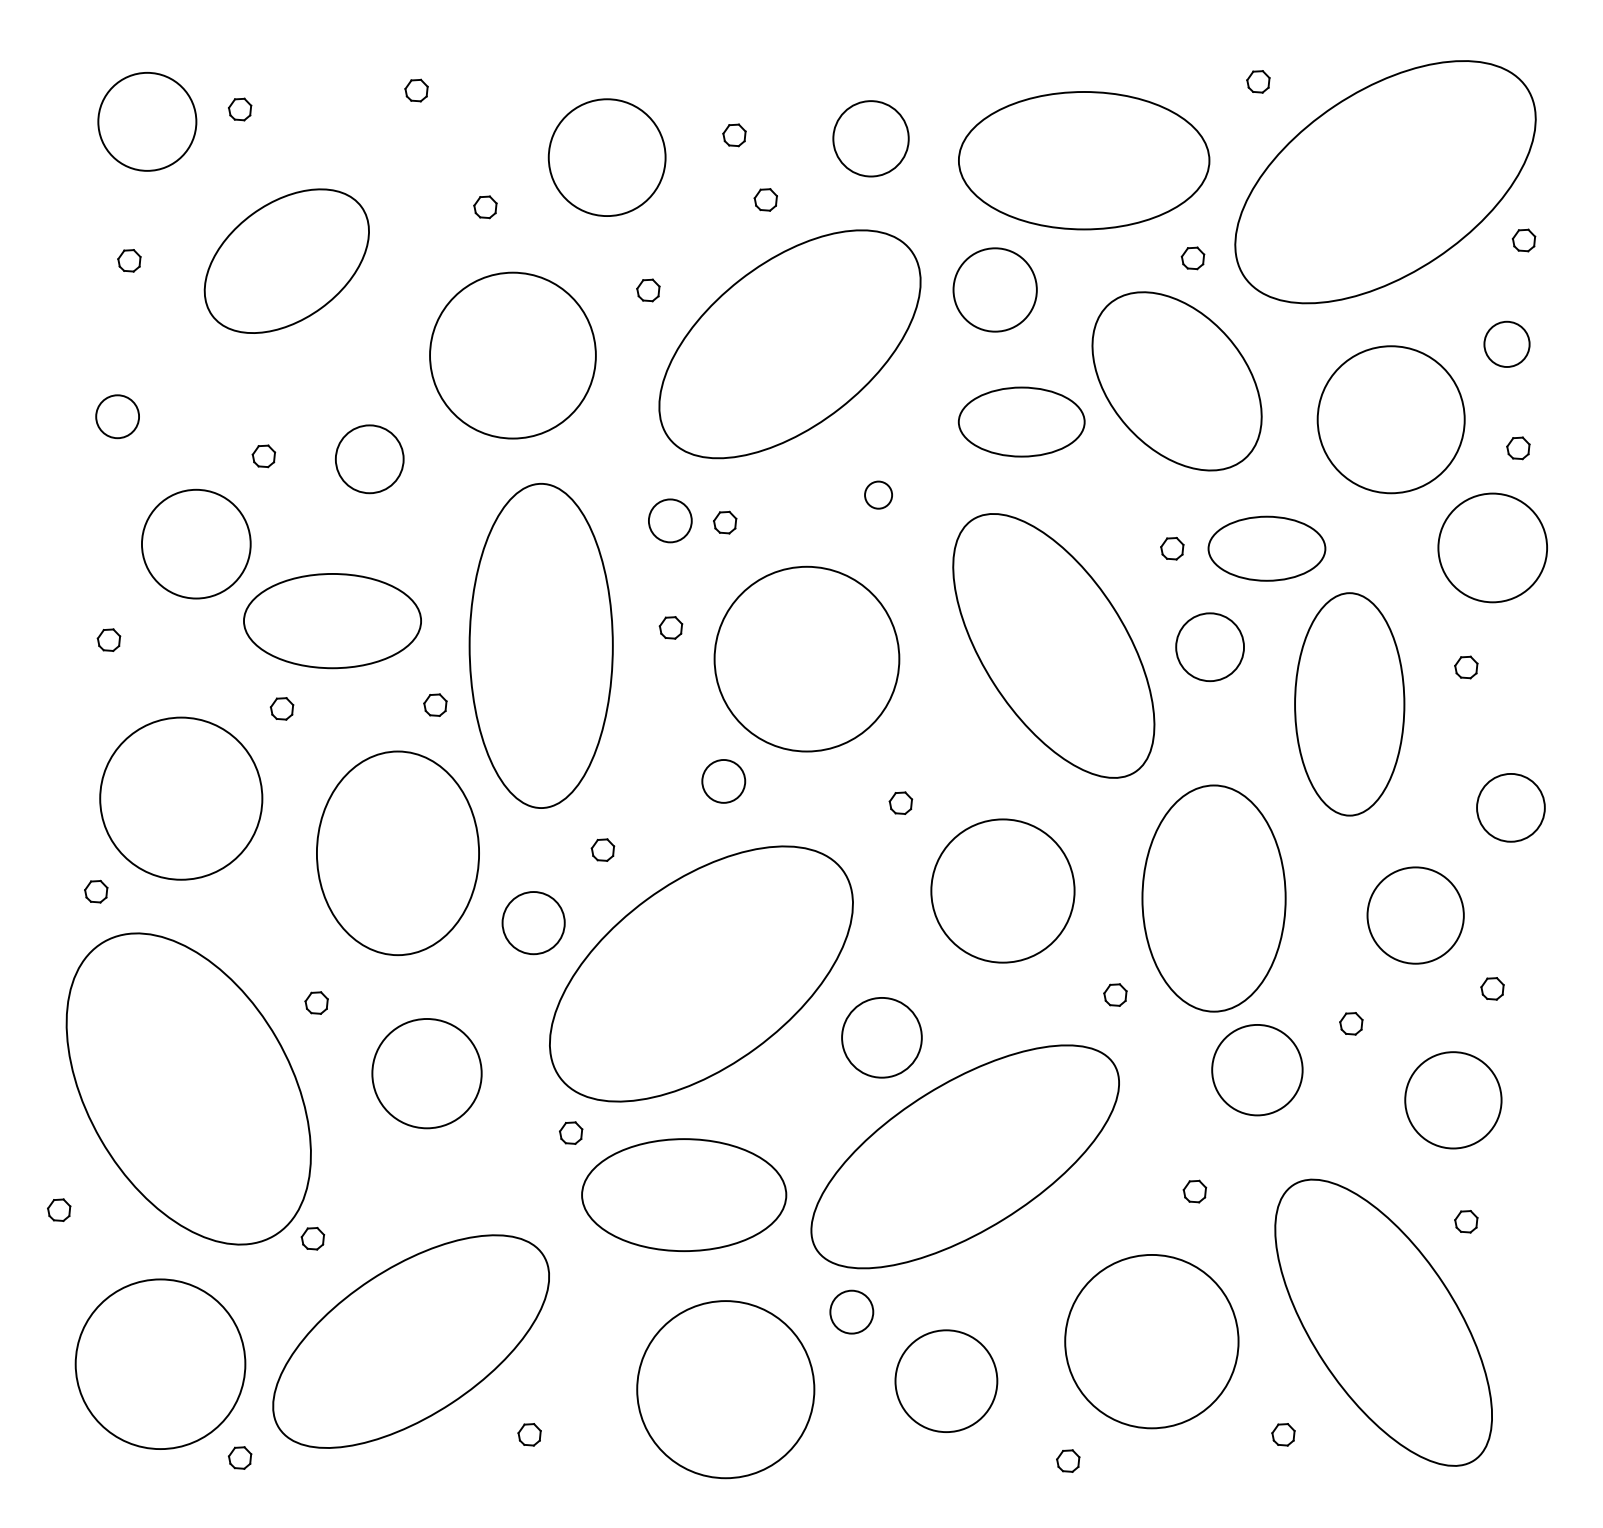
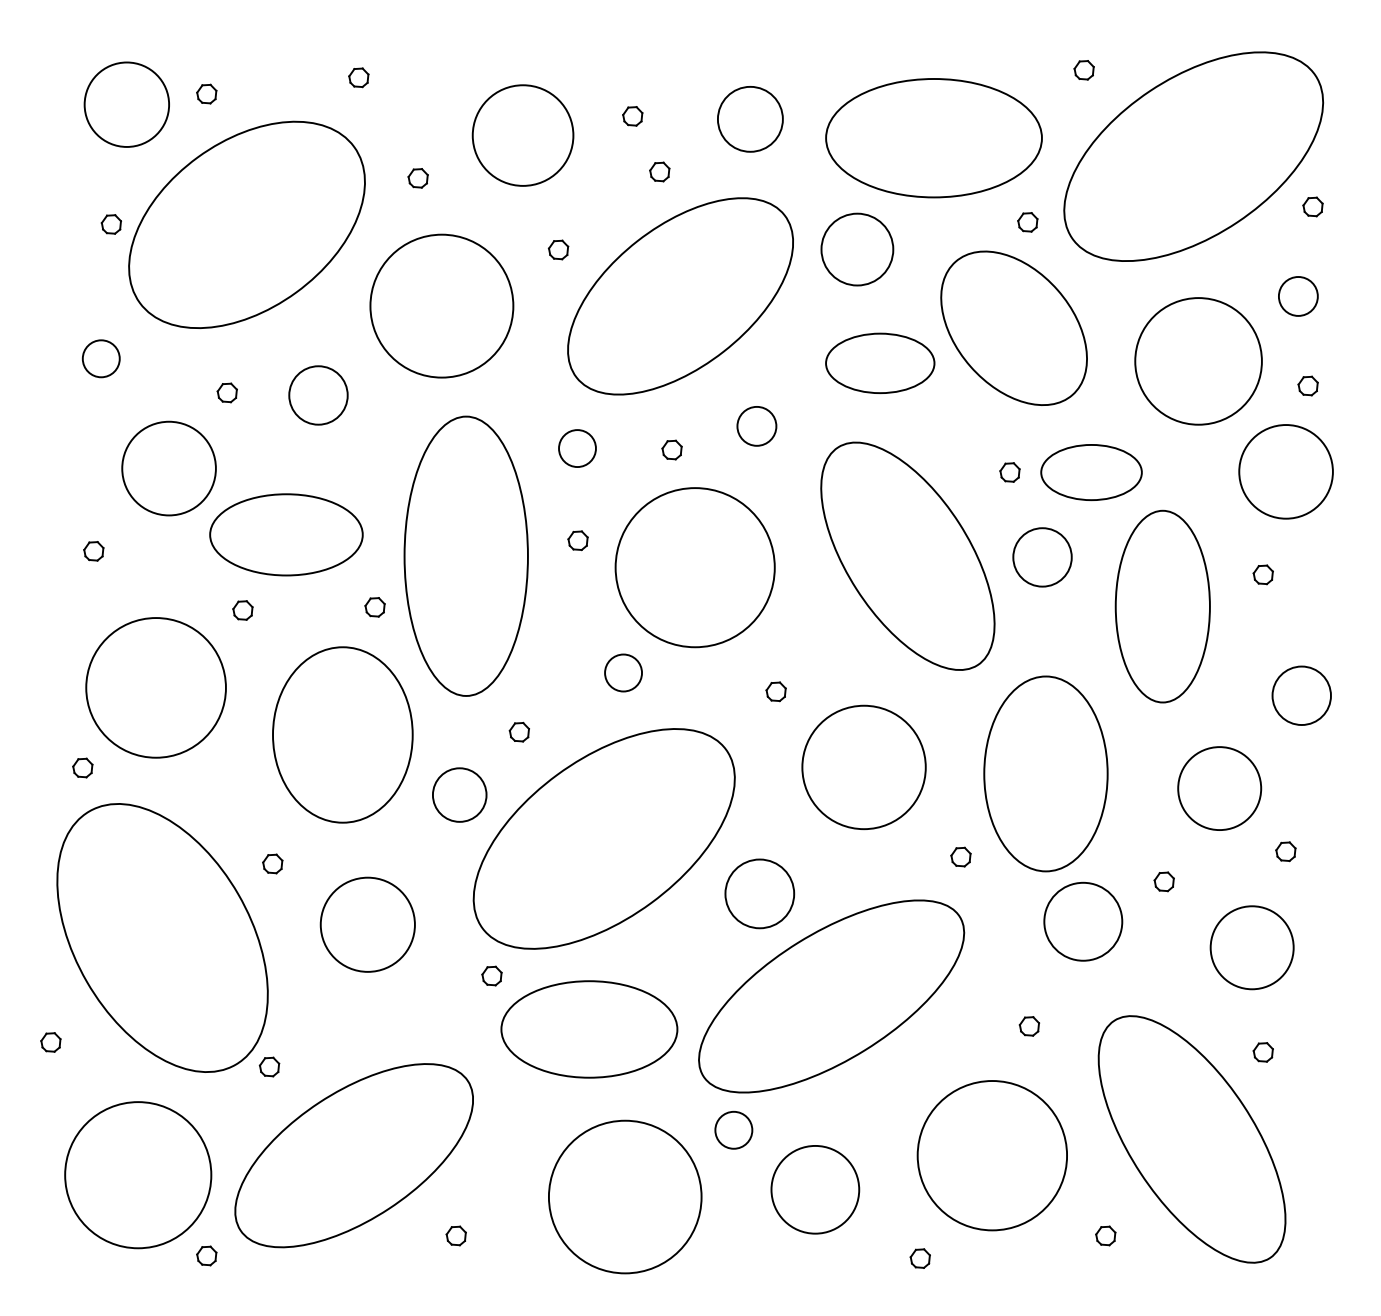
part: (286, 260) -> (246, 224), size x1.67
circle: (878, 494) -> (756, 425), size x1.67
part: (725, 522) -> (672, 449), moved

